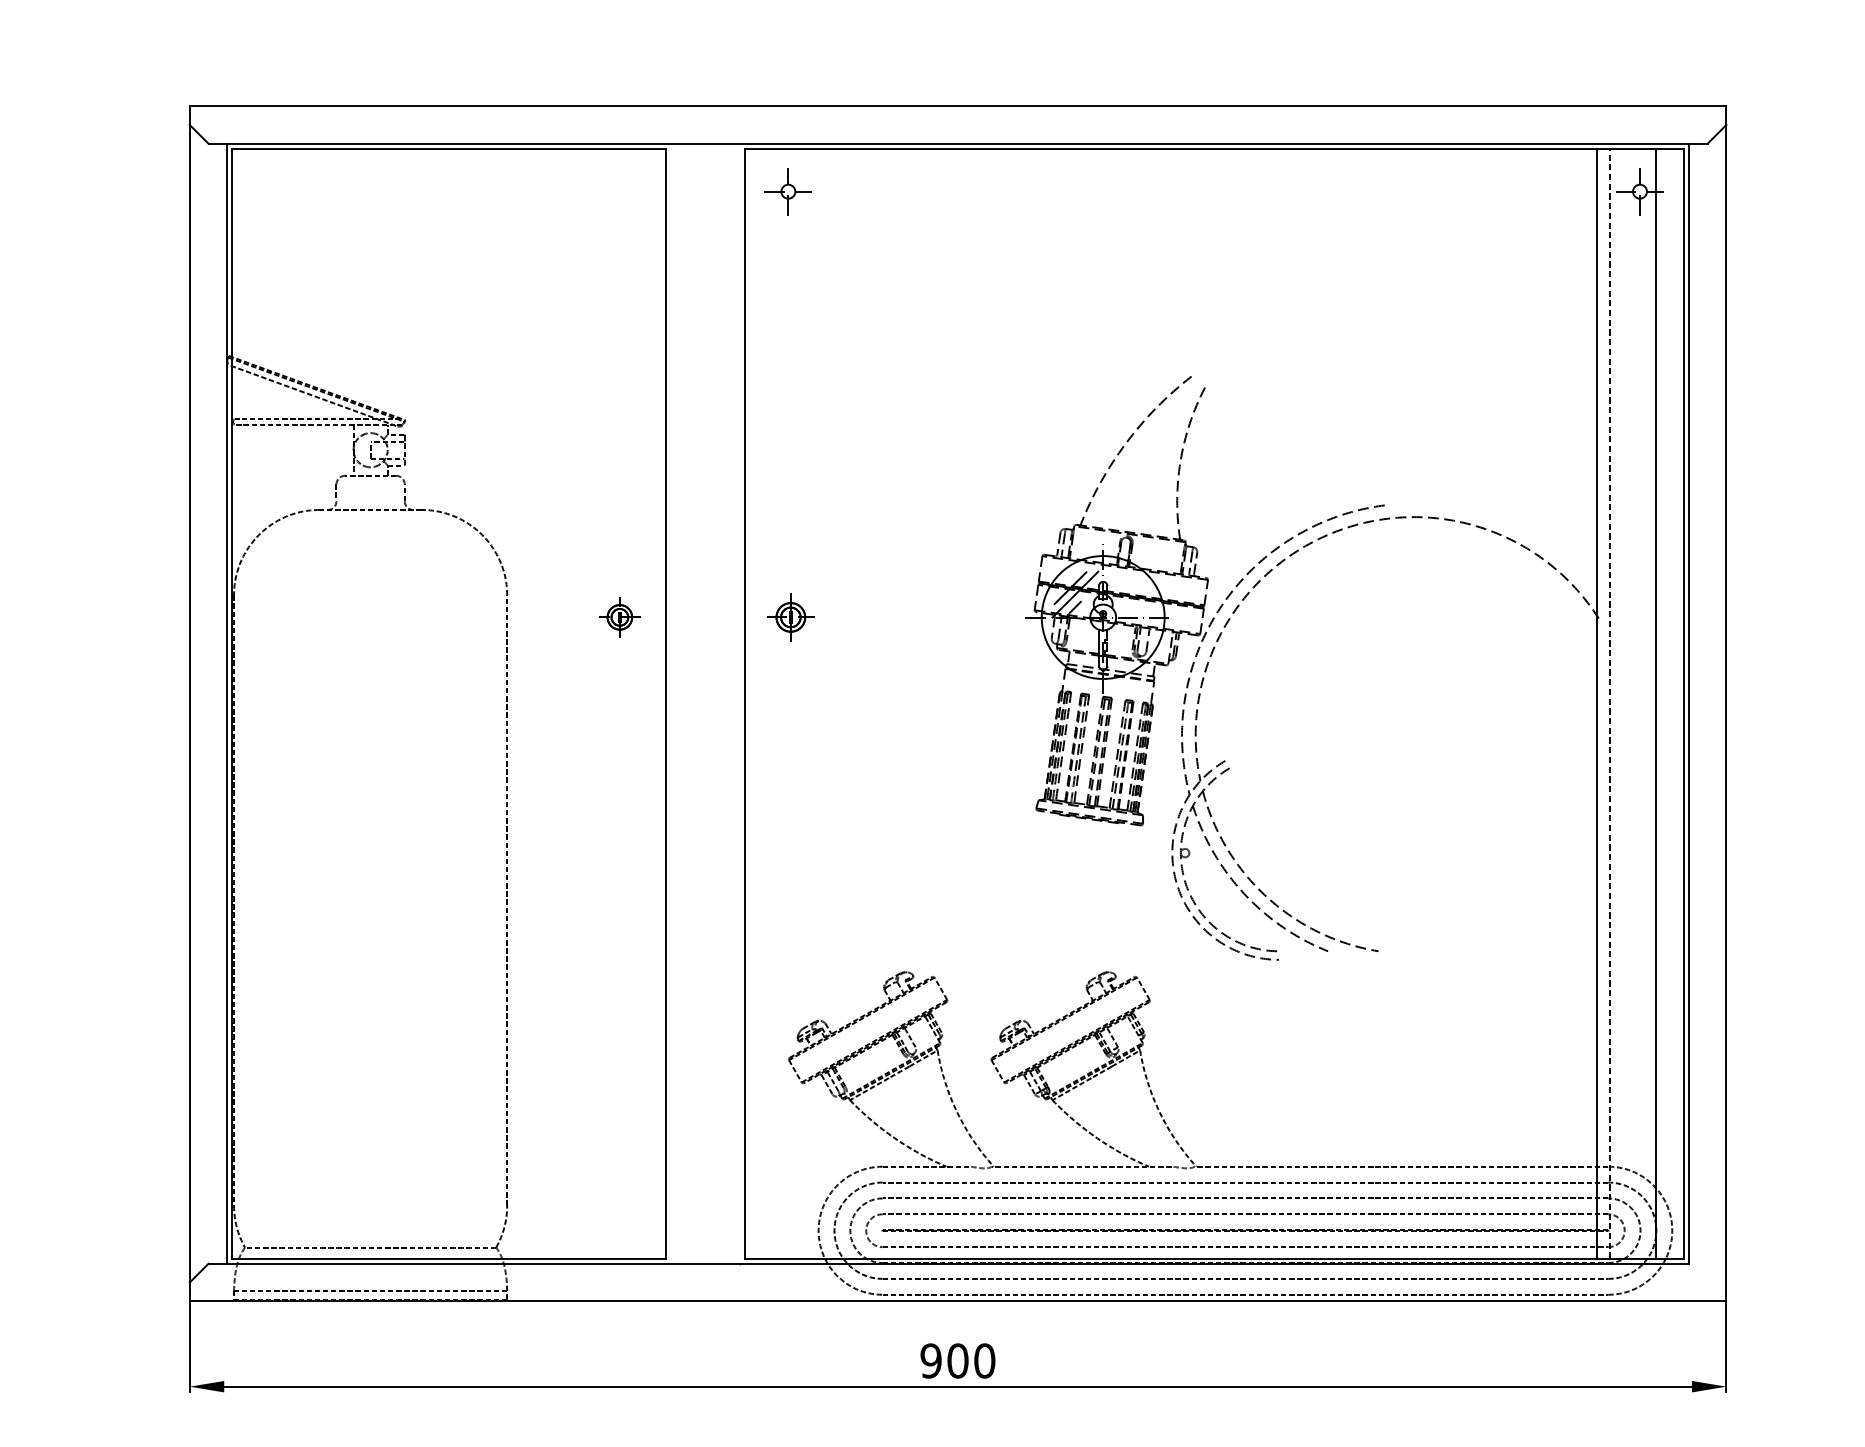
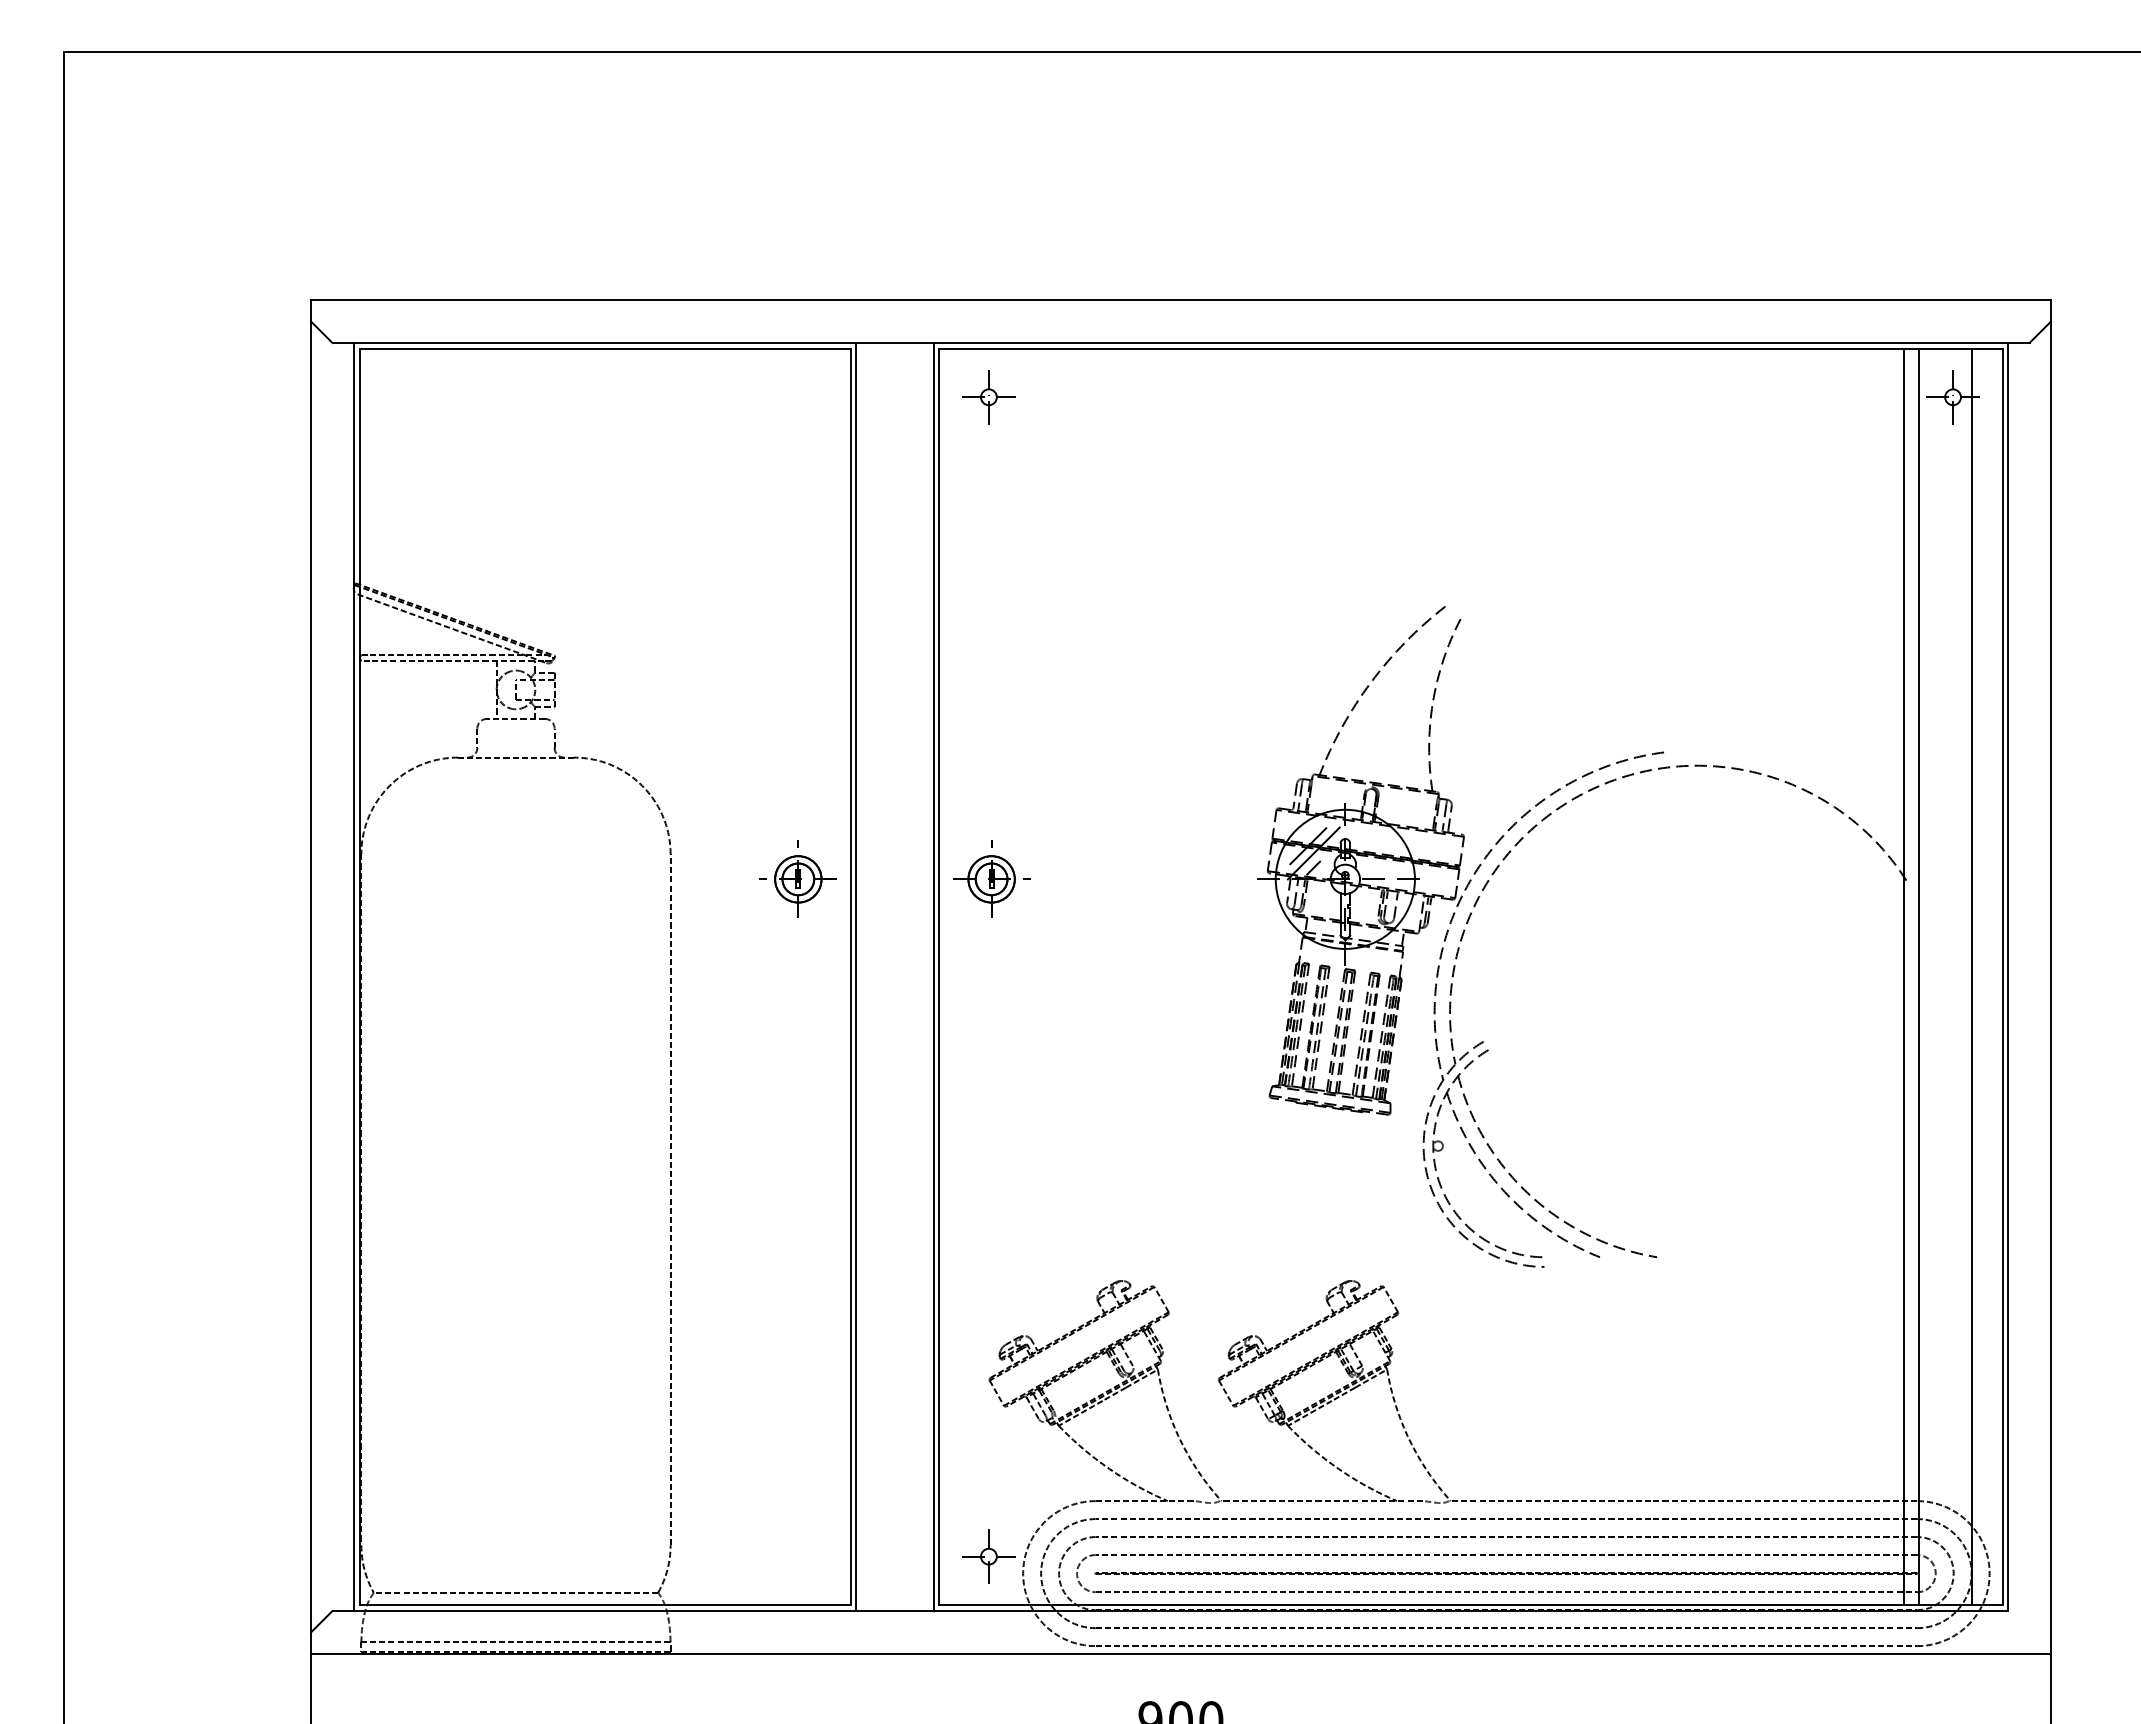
part: (619, 616) -> (797, 878), size x1.67
part: (790, 616) -> (991, 878), size x1.43
line: (671, 703) -> (856, 976), added
line: (739, 703) -> (933, 976), added
line: (1610, 703) -> (1919, 976), dashed -> solid
part: (787, 1215) -> (988, 1556), added

